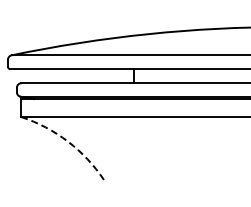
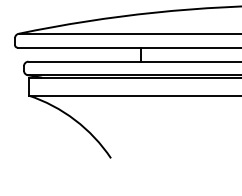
arc: (67, 141) -> (74, 119), dashed -> solid

